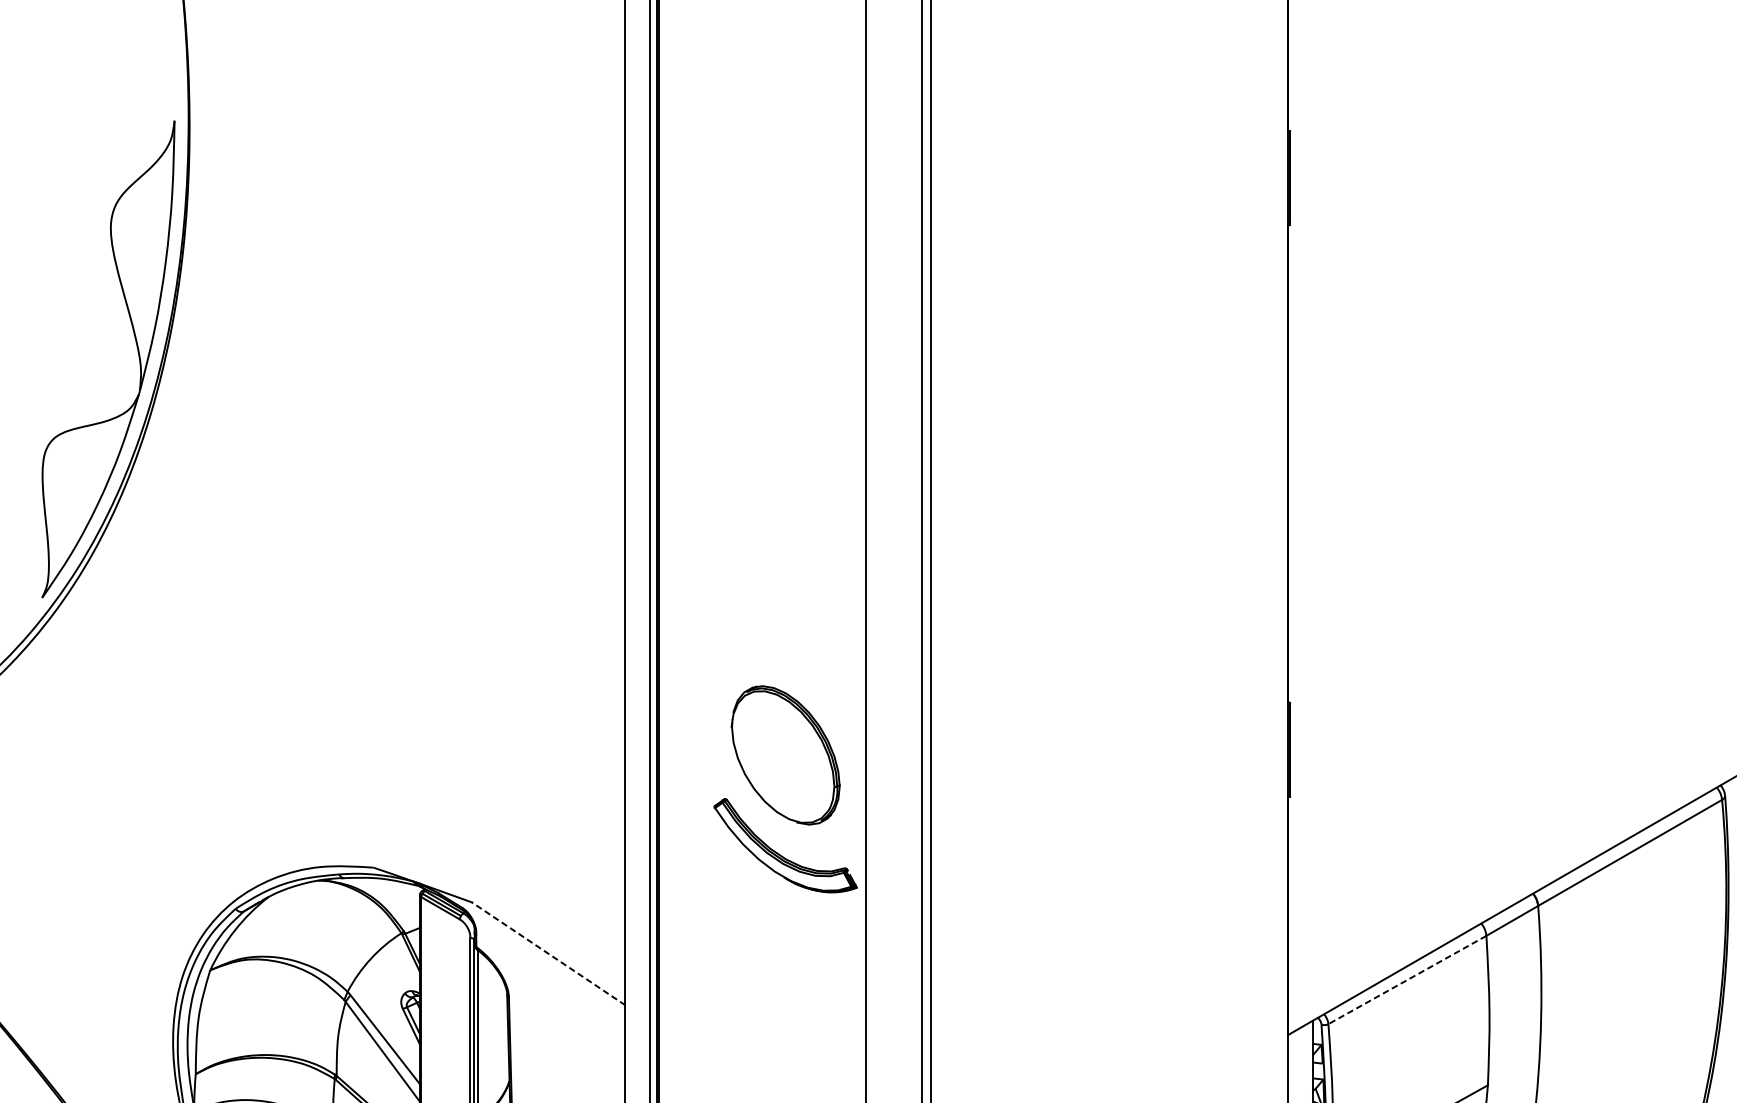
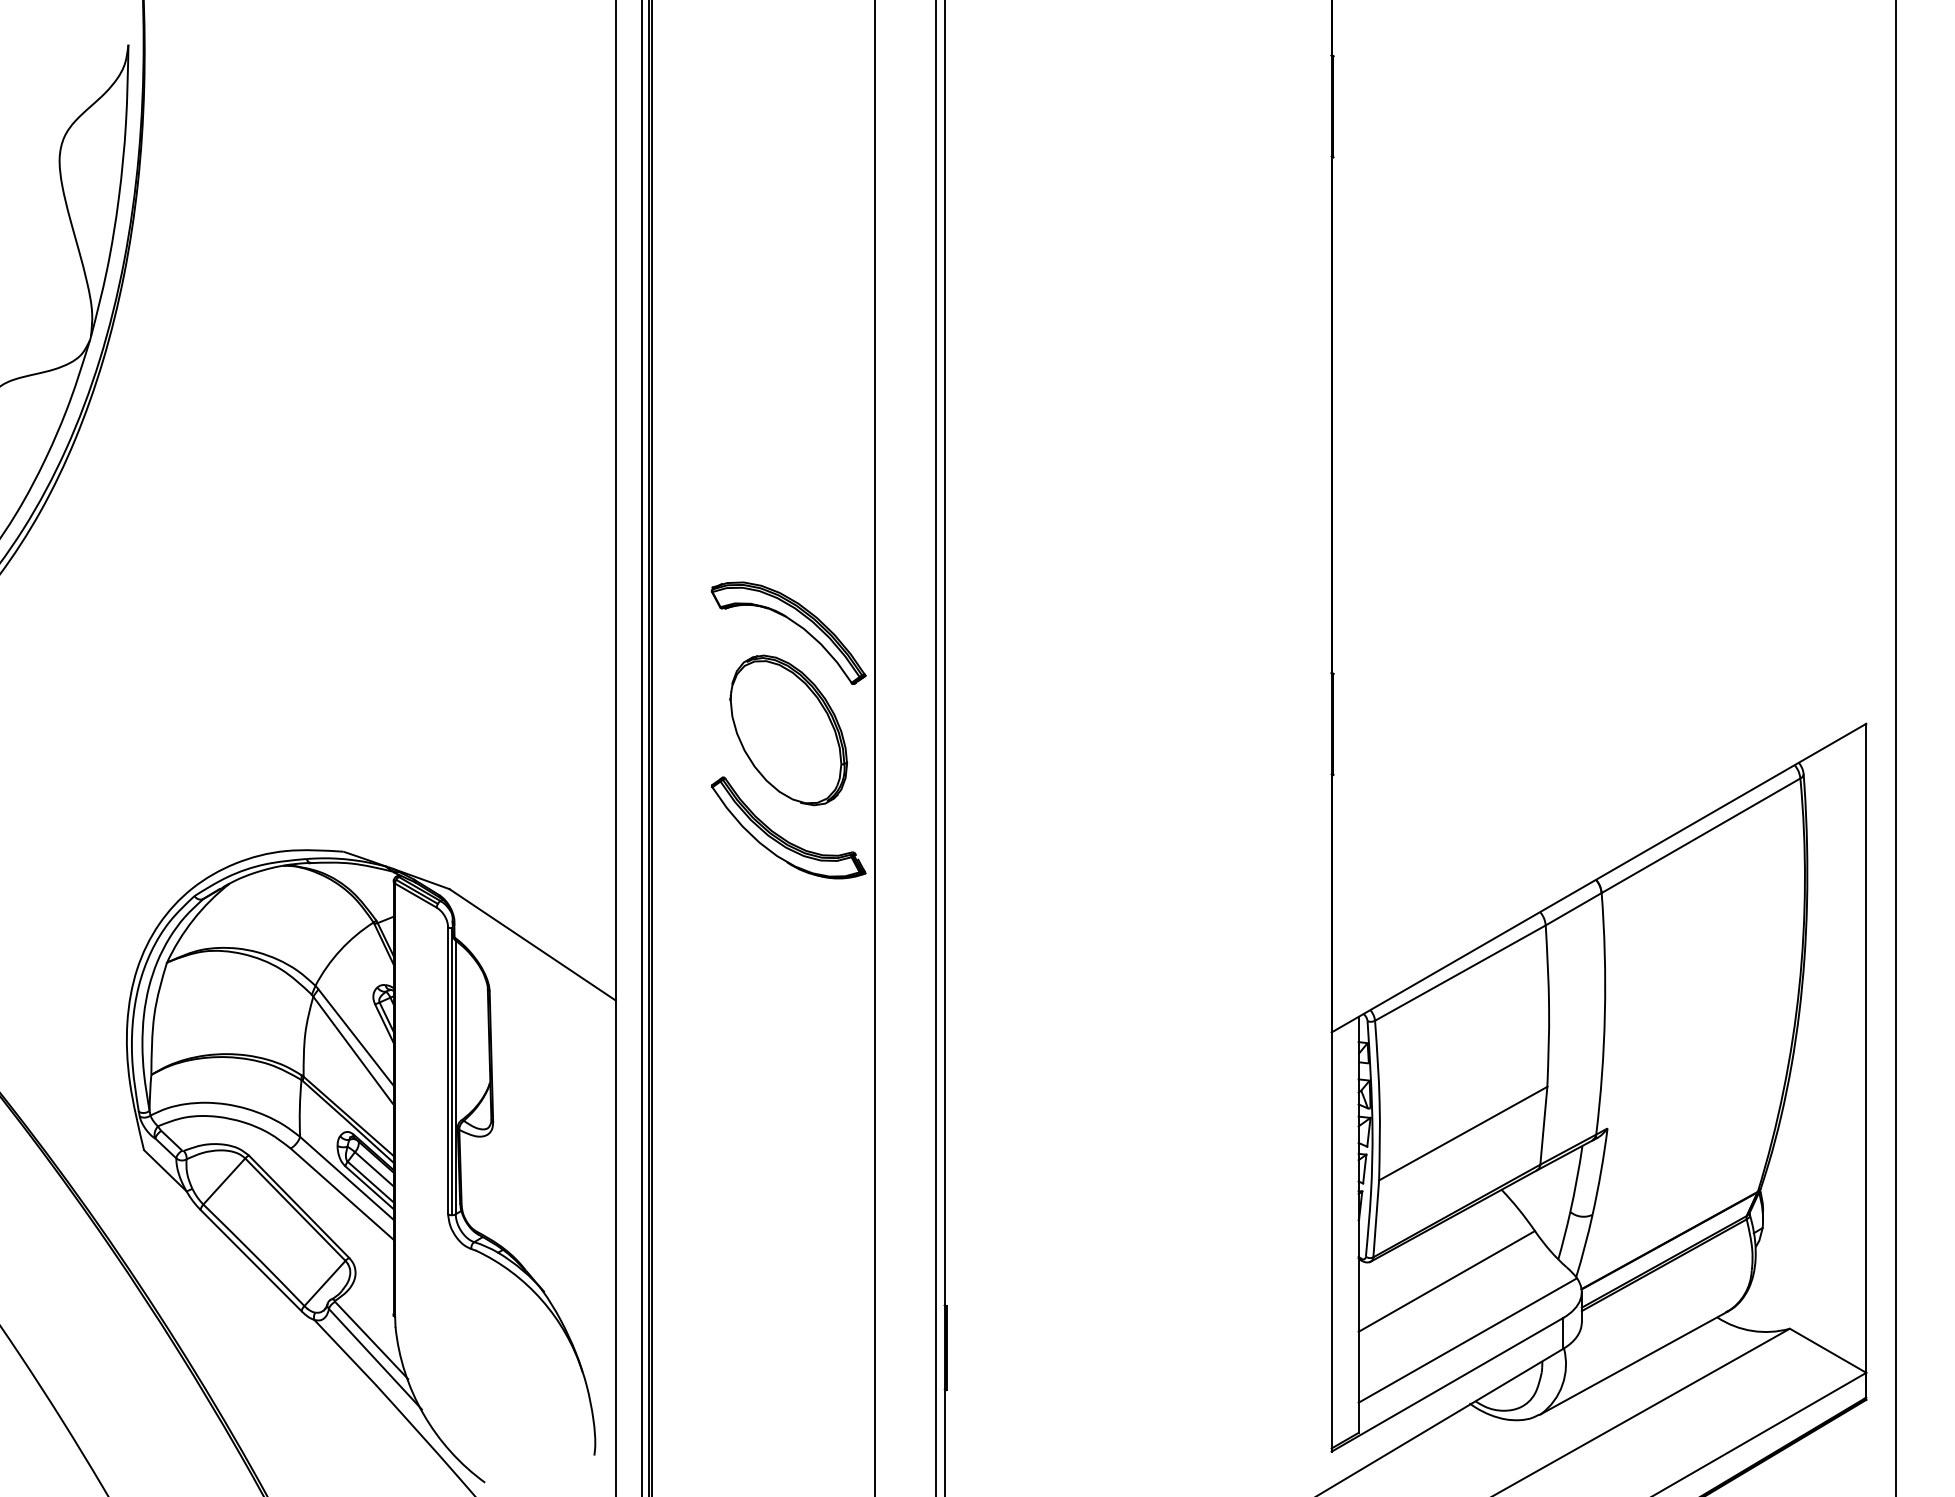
part: (791, 657) -> (795, 624), added
line: (548, 953) -> (532, 944), dashed -> solid
line: (1407, 980) -> (1460, 973), dashed -> solid

